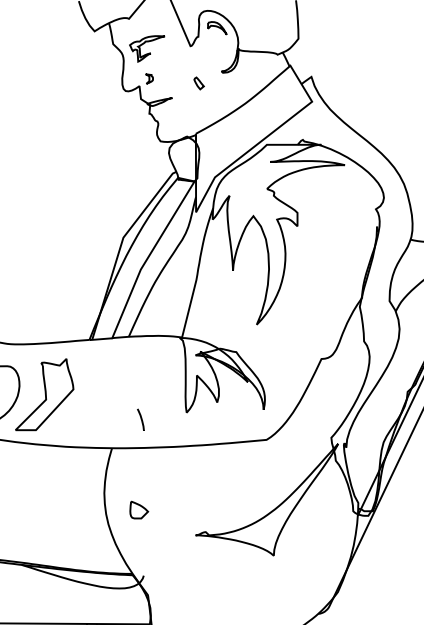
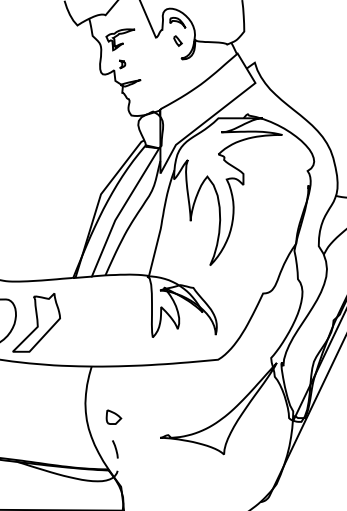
part: (198, 82) -> (177, 40), moved
line: (141, 420) -> (115, 449), moved

